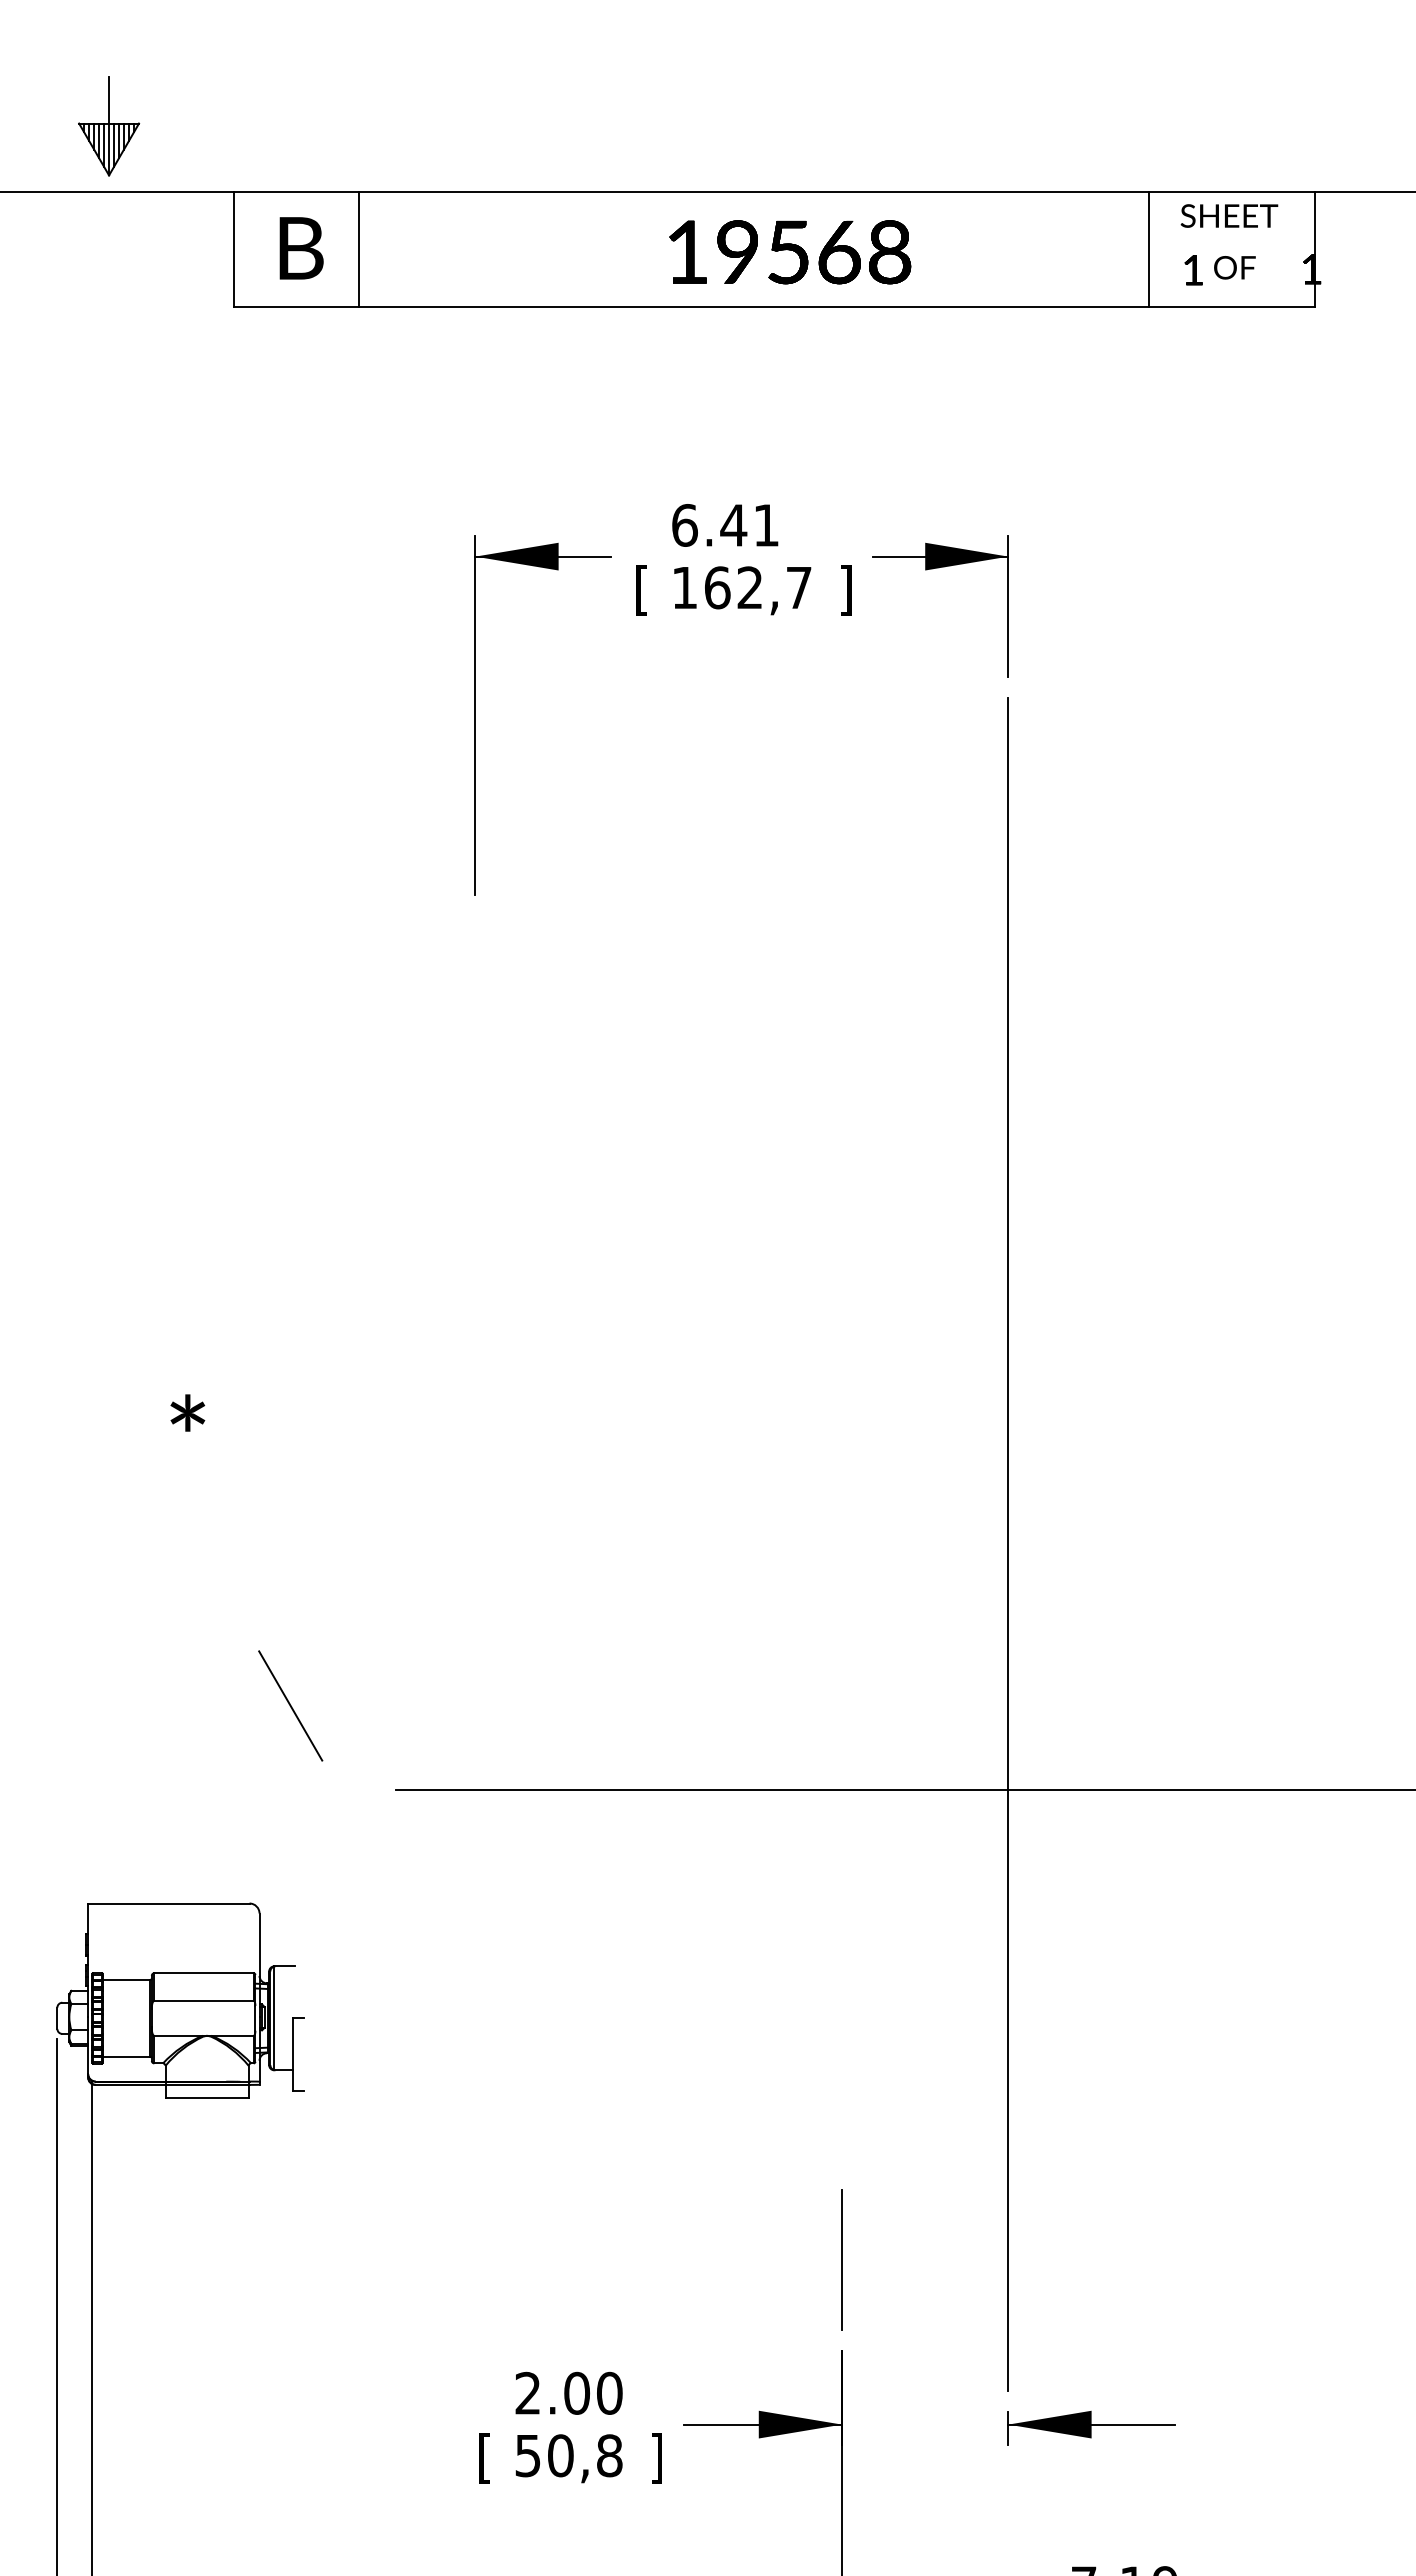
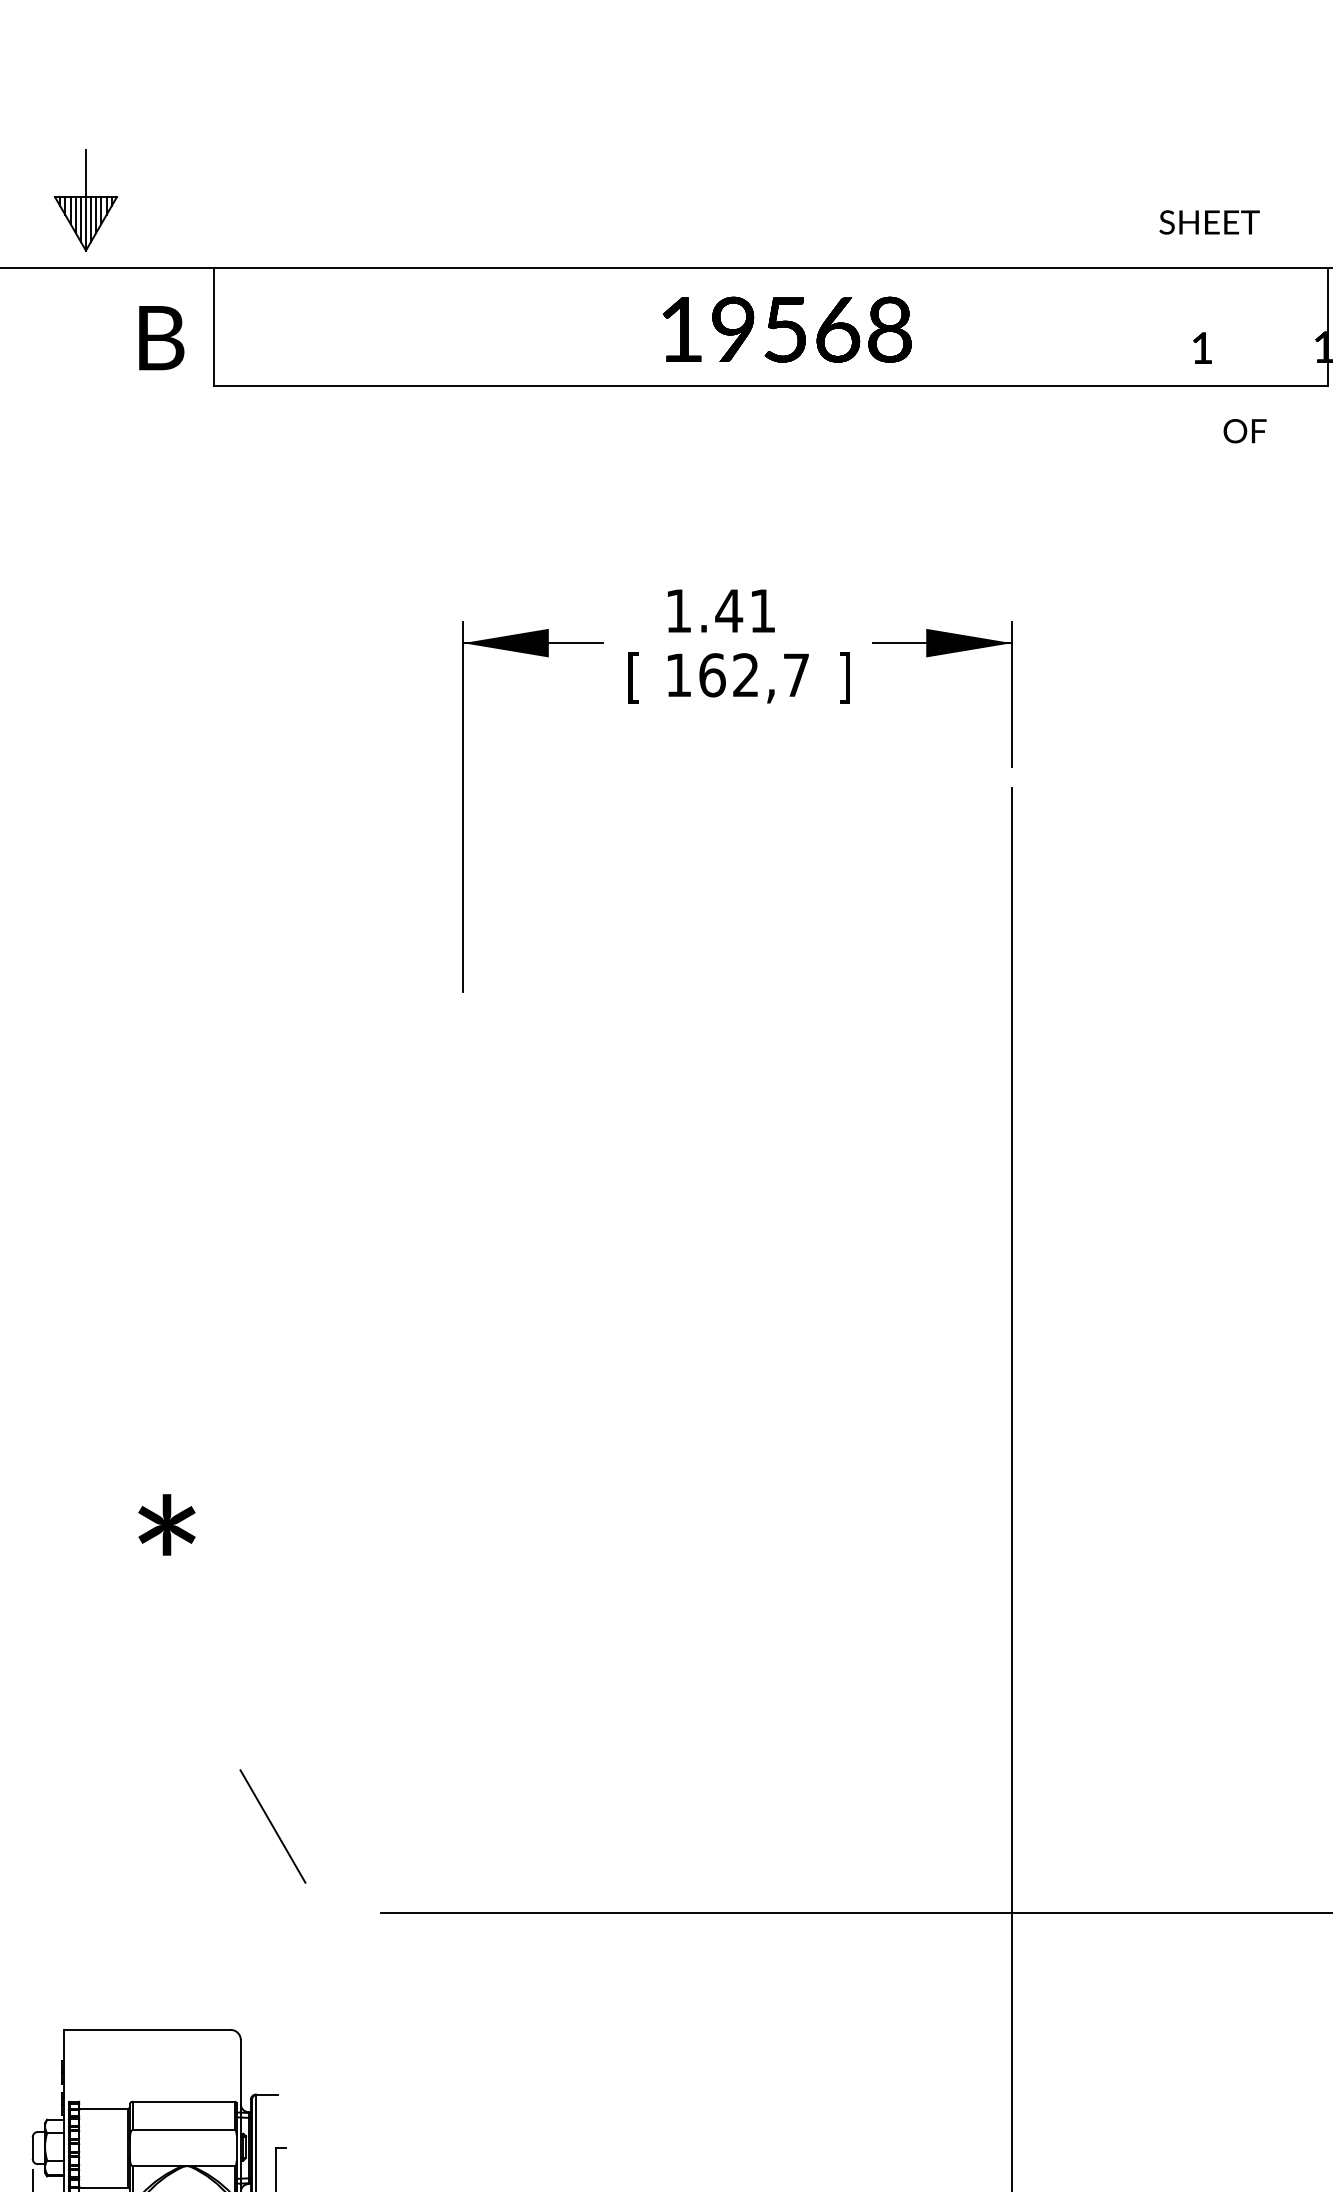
text: (1229, 215) -> (1209, 221), moved
text: (301, 248) -> (161, 338), moved
line: (358, 249) -> (342, 326), removed
line: (1149, 249) -> (1157, 326), removed
text: (1234, 267) -> (1244, 430), moved
text: (684, 525) -> (678, 611), 6.41 -> 1.41
part: (187, 1412) -> (166, 1524), size x1.6

